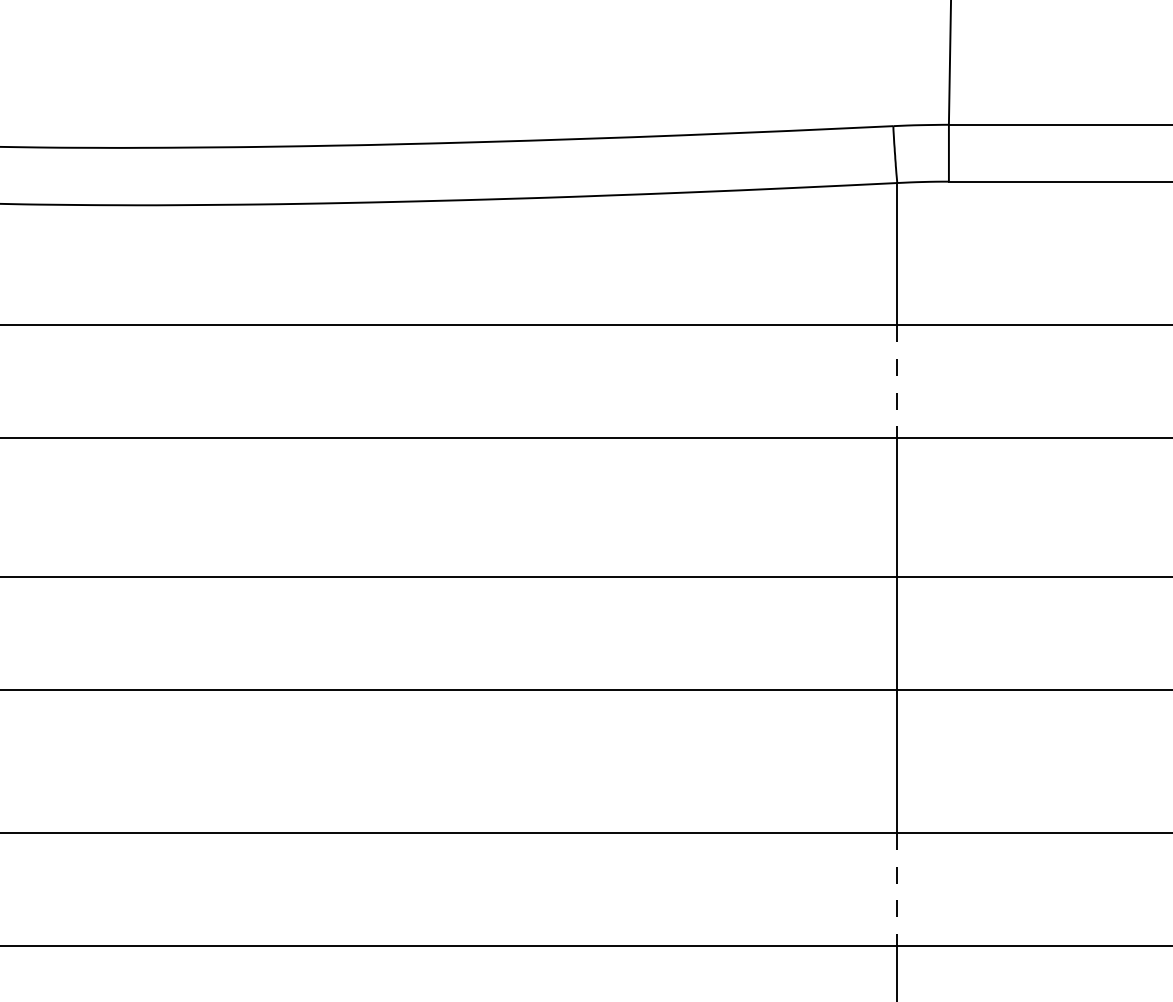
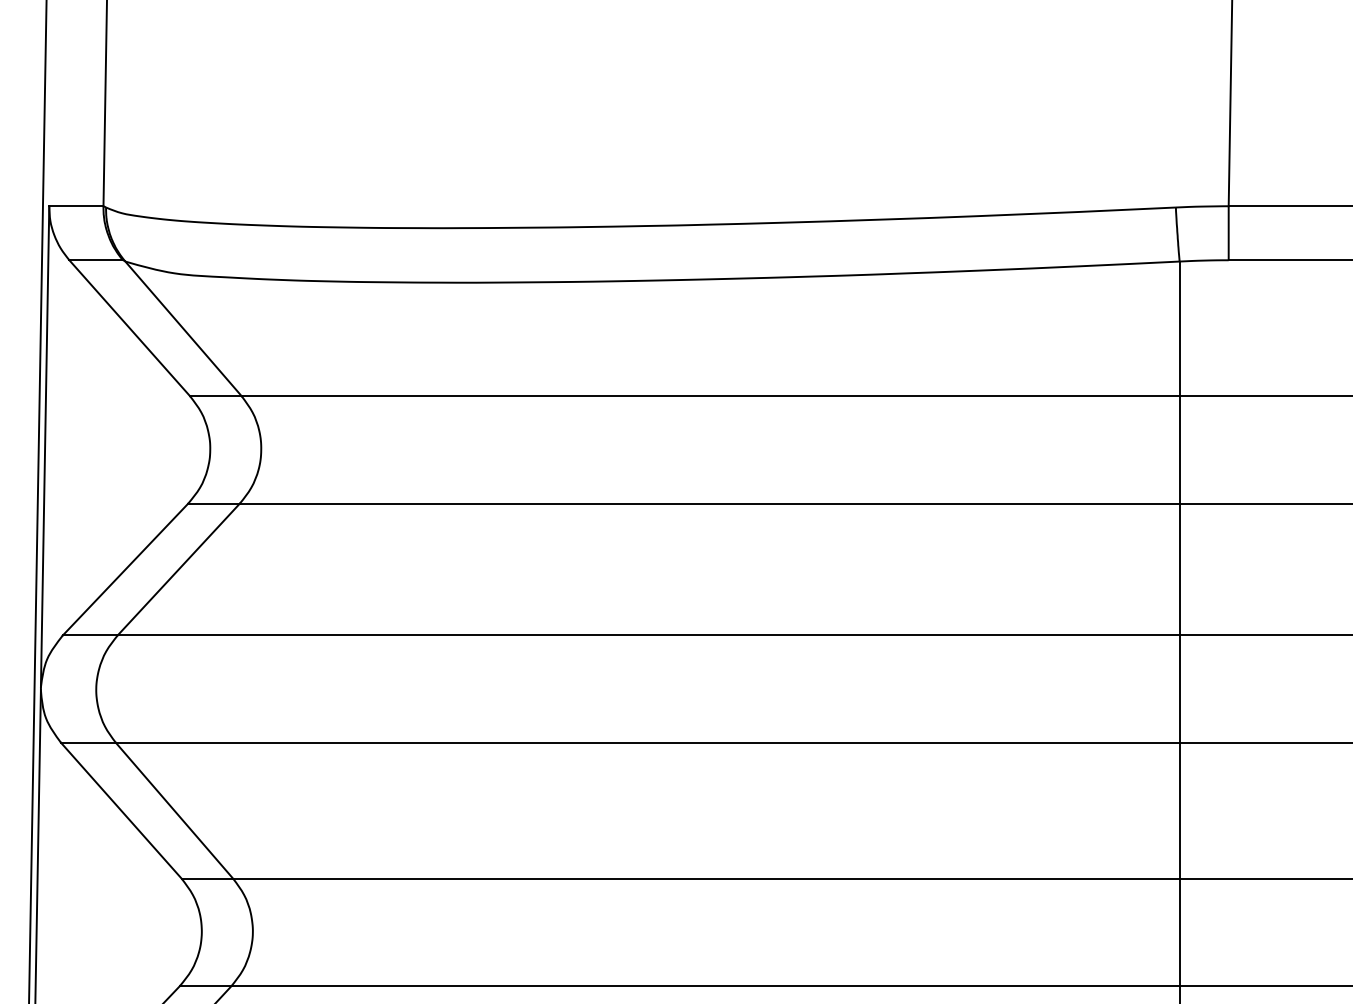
line: (897, 380) -> (1179, 449), dashed -> solid
line: (897, 889) -> (1179, 932), dashed -> solid

